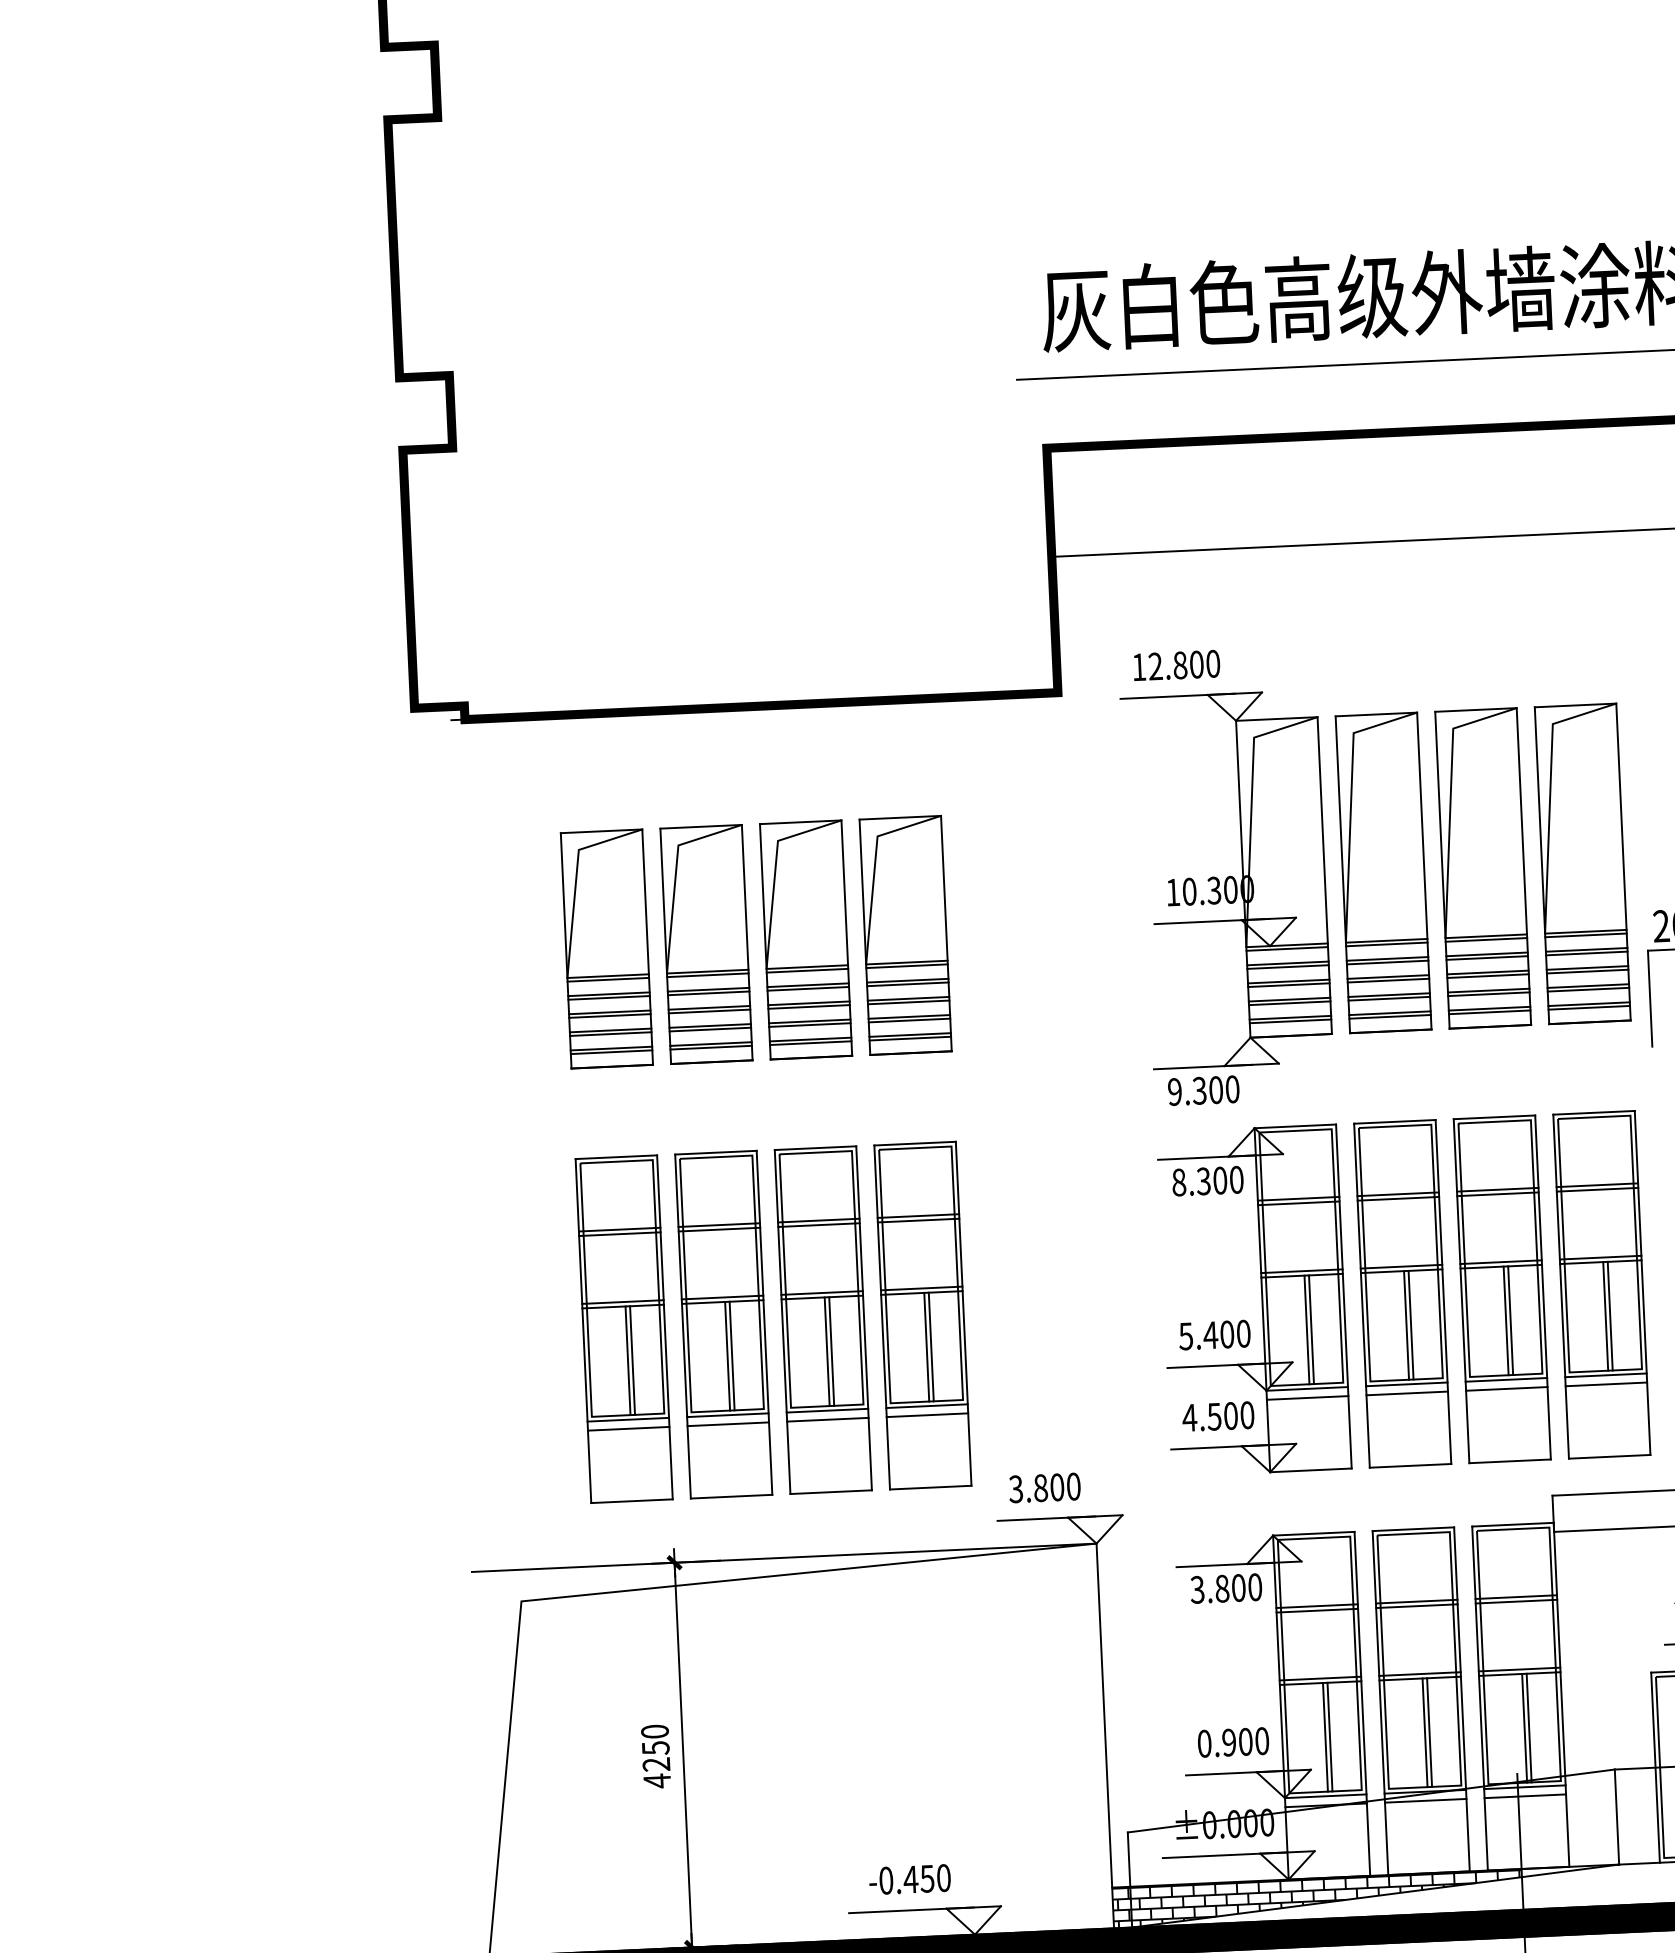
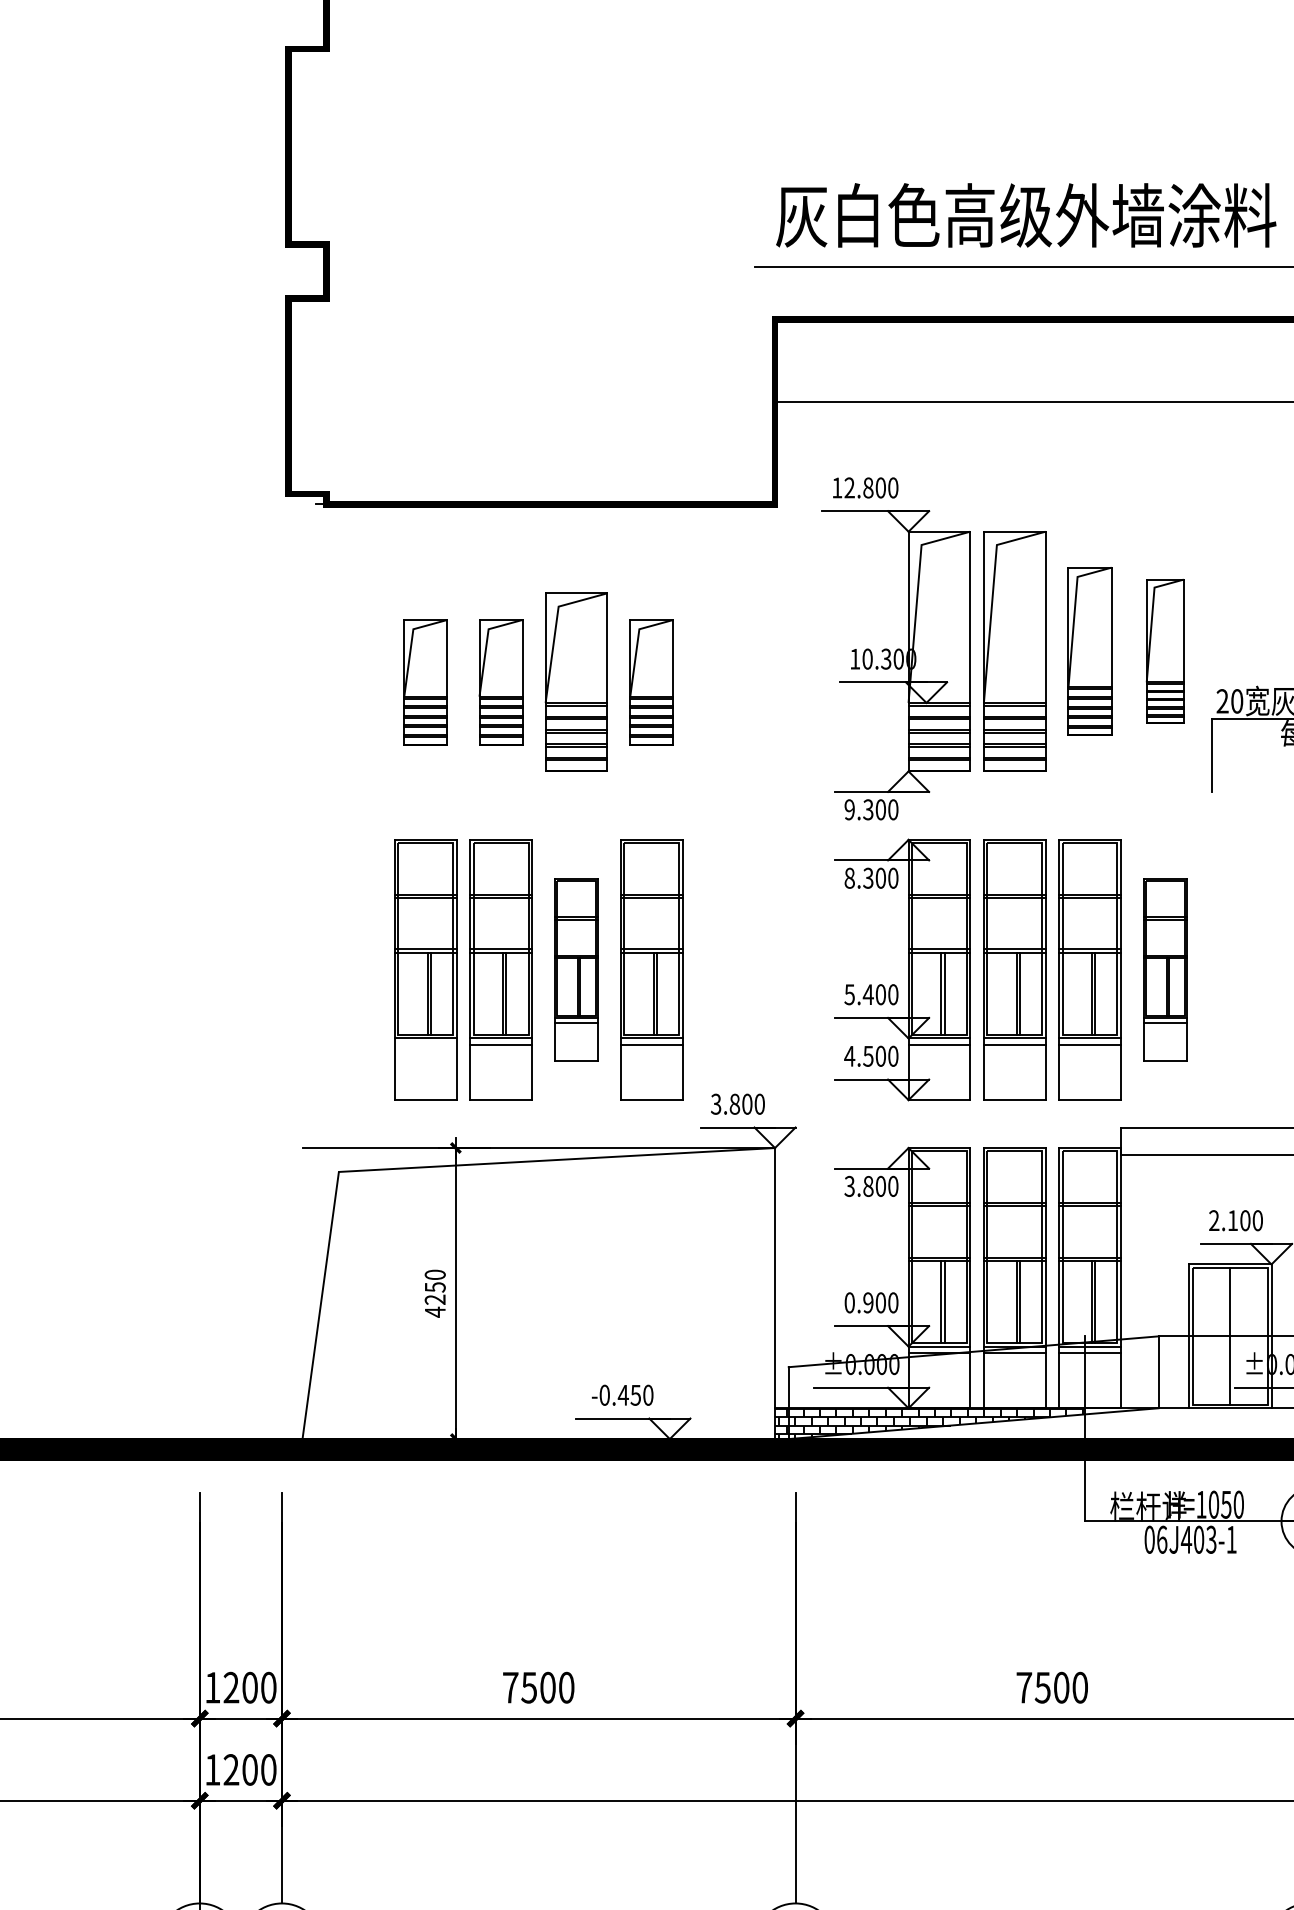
part: (1581, 863) -> (1164, 651), size x0.6
part: (1482, 868) -> (1089, 651), size x0.7
part: (905, 934) -> (651, 681), size x0.7
part: (705, 943) -> (500, 681), size x0.7
part: (606, 947) -> (425, 681), size x0.7
part: (1601, 1284) -> (1165, 969), size x0.7
part: (823, 1319) -> (576, 969), size x0.7
line: (628, 1429) -> (425, 1045), removed

